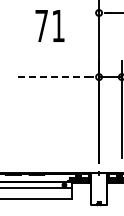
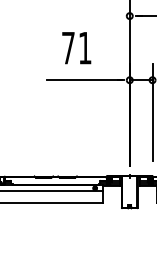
text: (49, 26) -> (76, 48), moved
line: (52, 77) -> (83, 80), dashed -> solid

